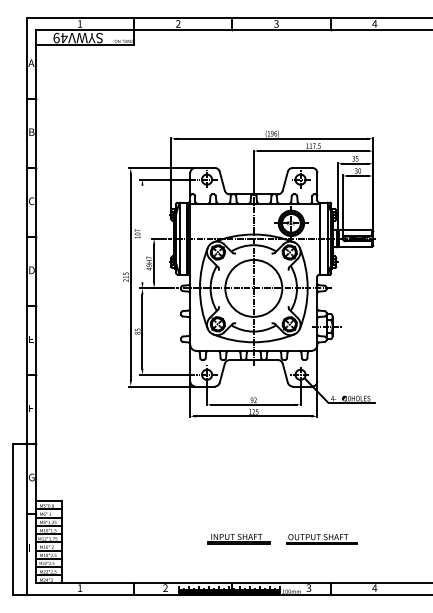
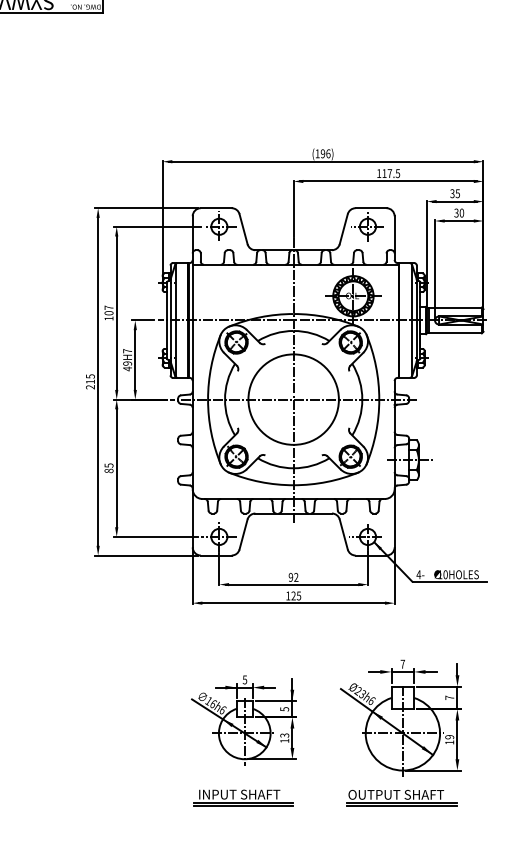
line: (142, 233) -> (116, 312), added
part: (320, 488) -> (399, 717), added
part: (221, 490) -> (242, 720), added
part: (238, 538) -> (242, 797), moved

